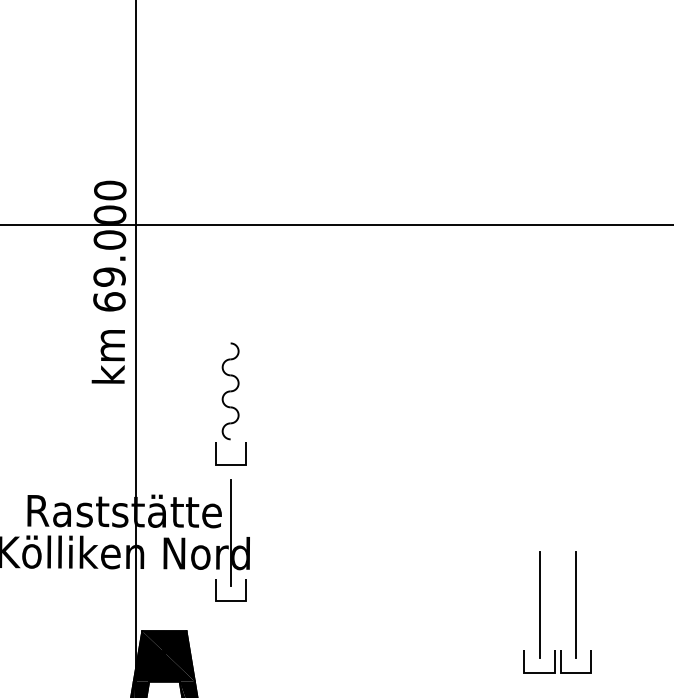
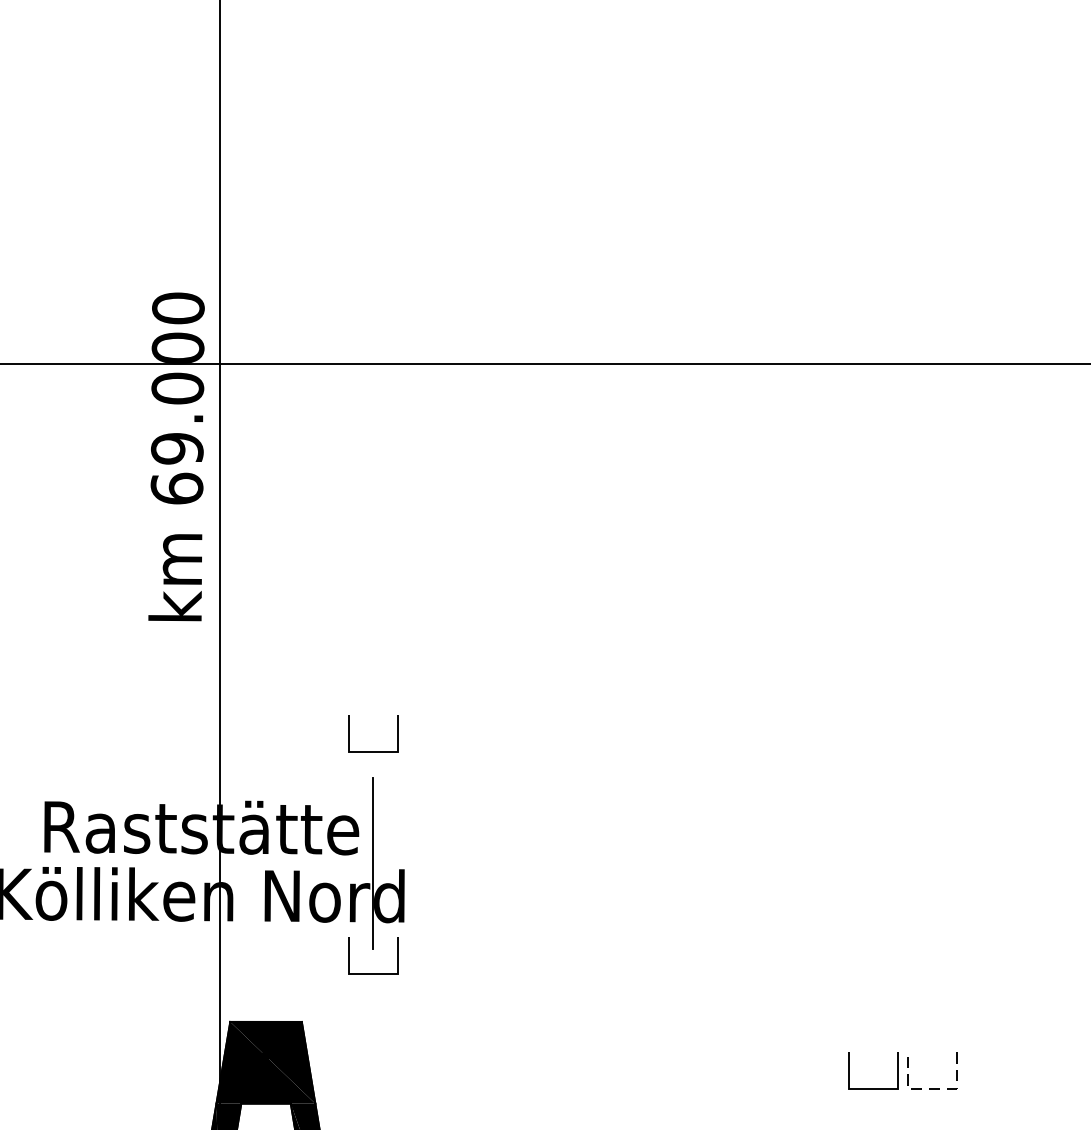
part: (230, 391) -> (373, 633), removed
line: (539, 604) -> (873, 978), removed
line: (575, 604) -> (931, 978), removed
line: (575, 672) -> (931, 1088), solid -> dashed

